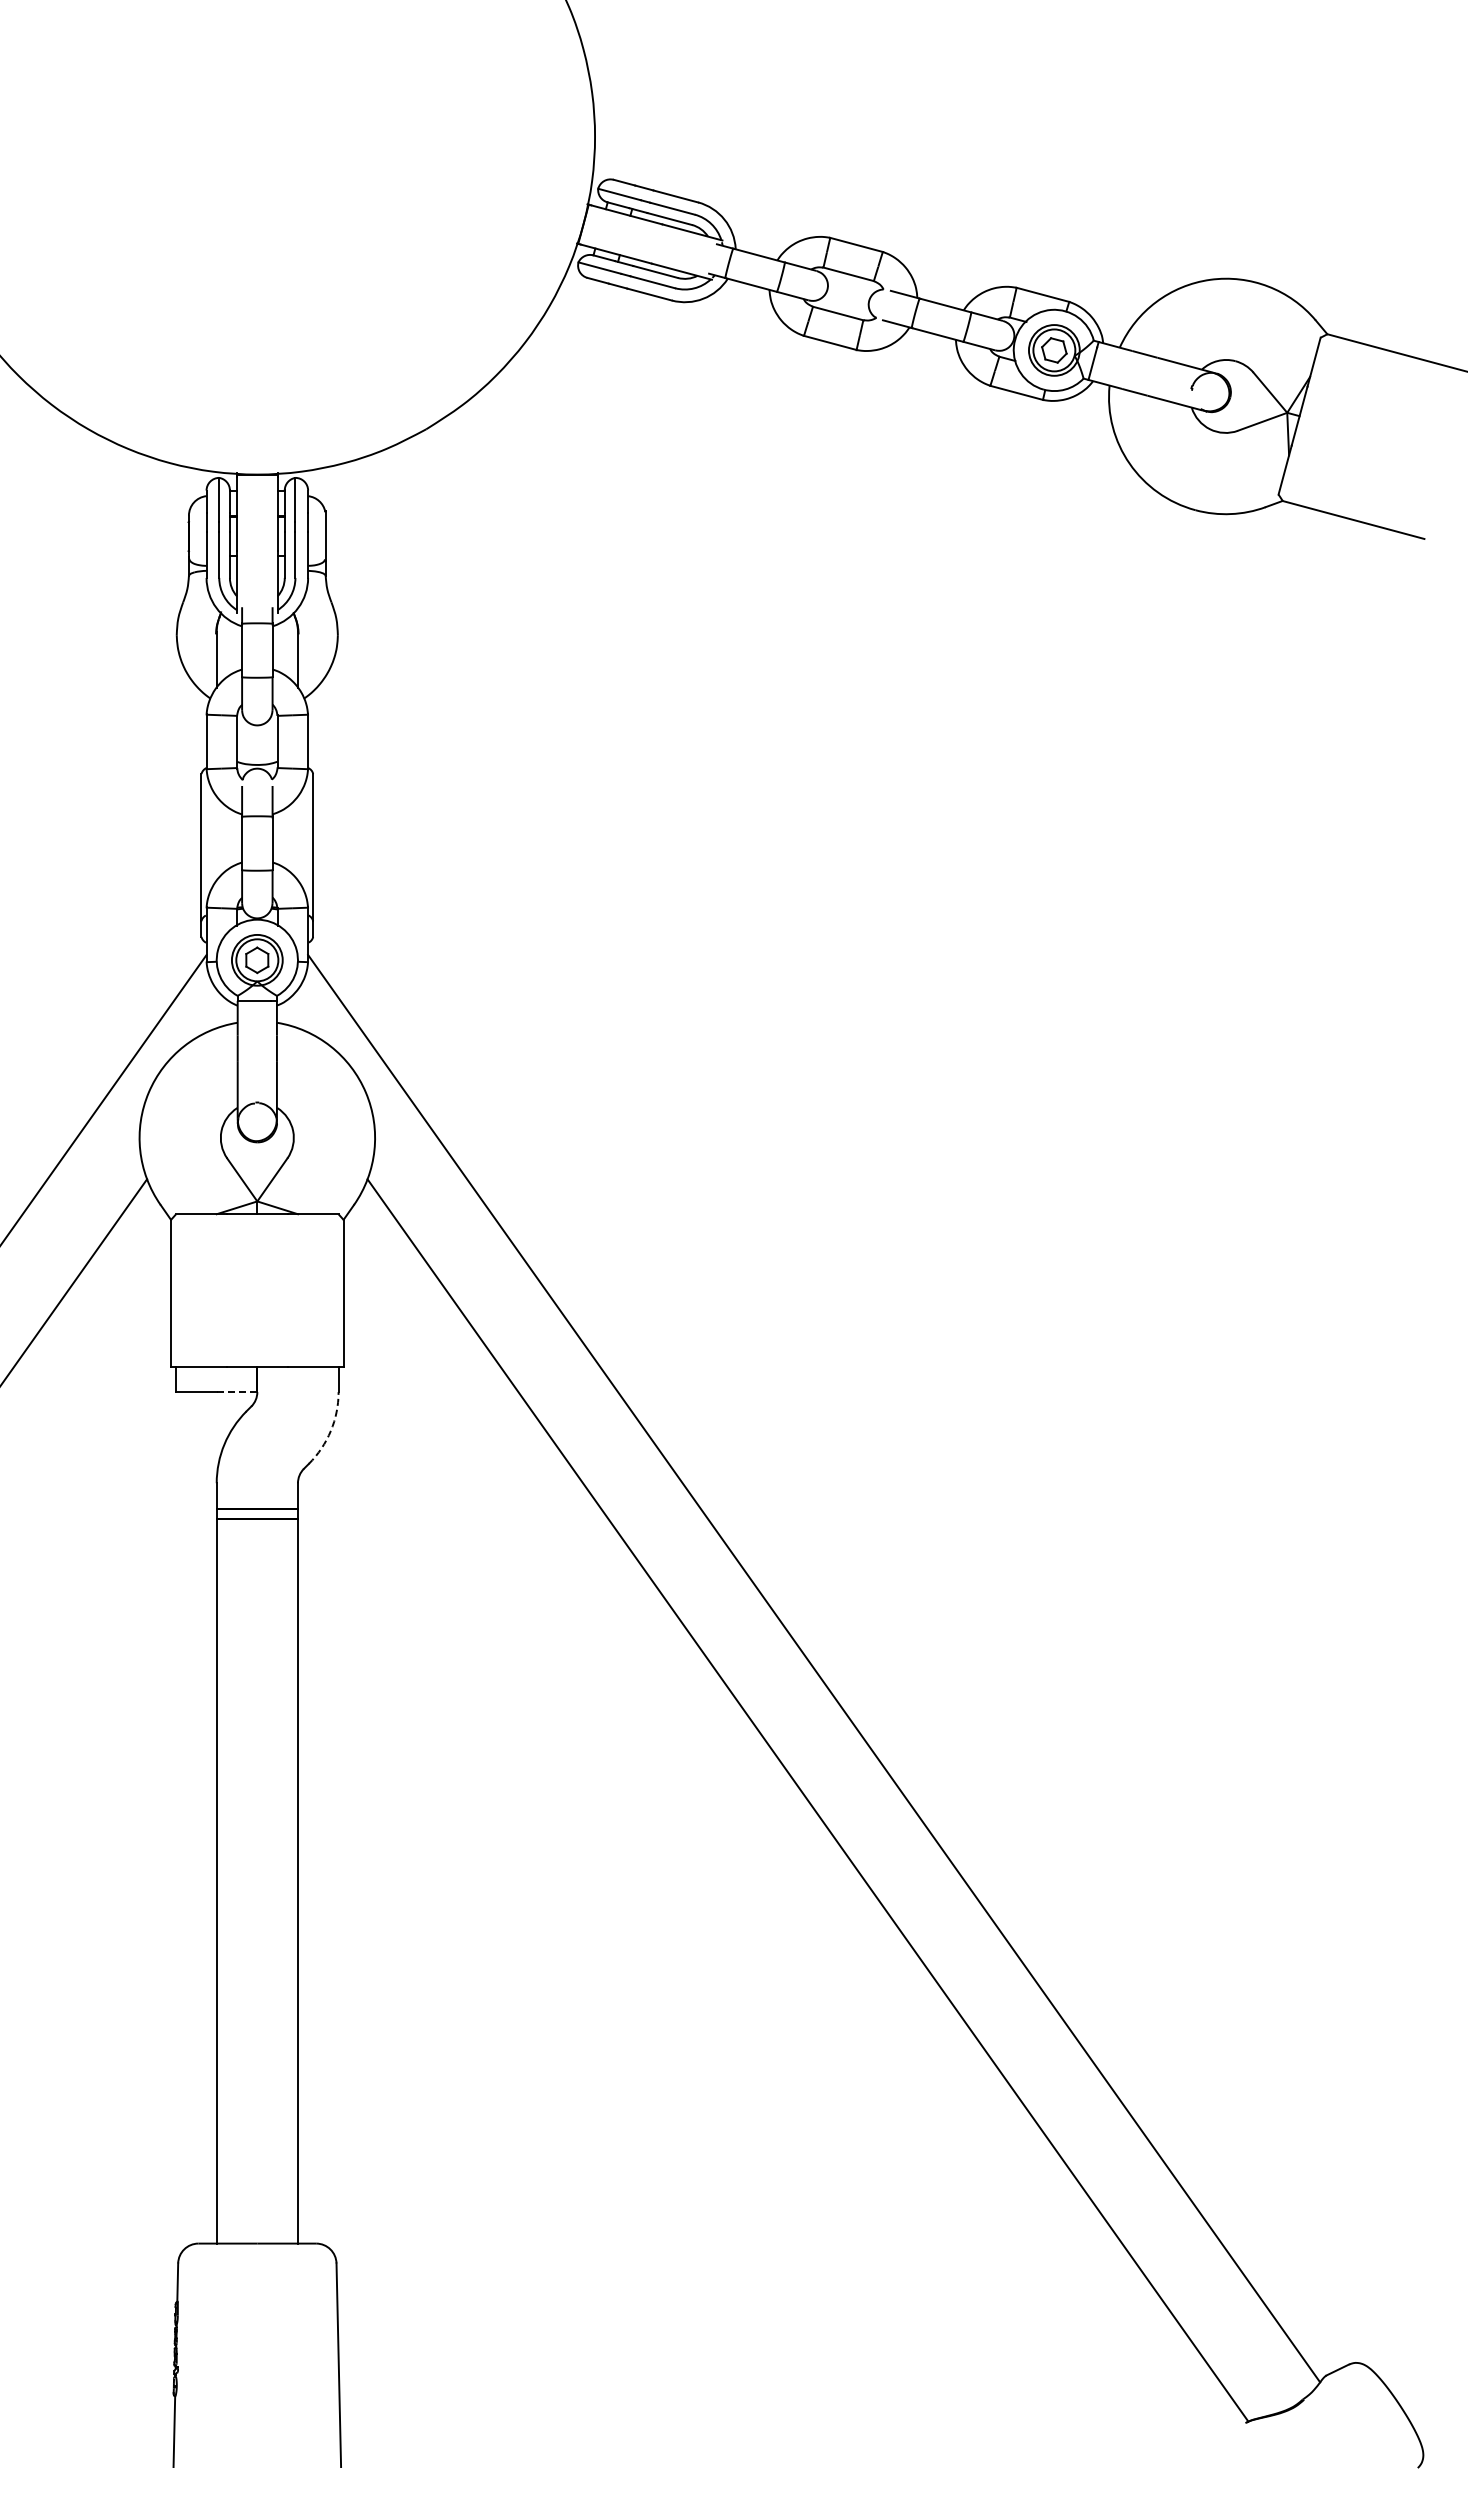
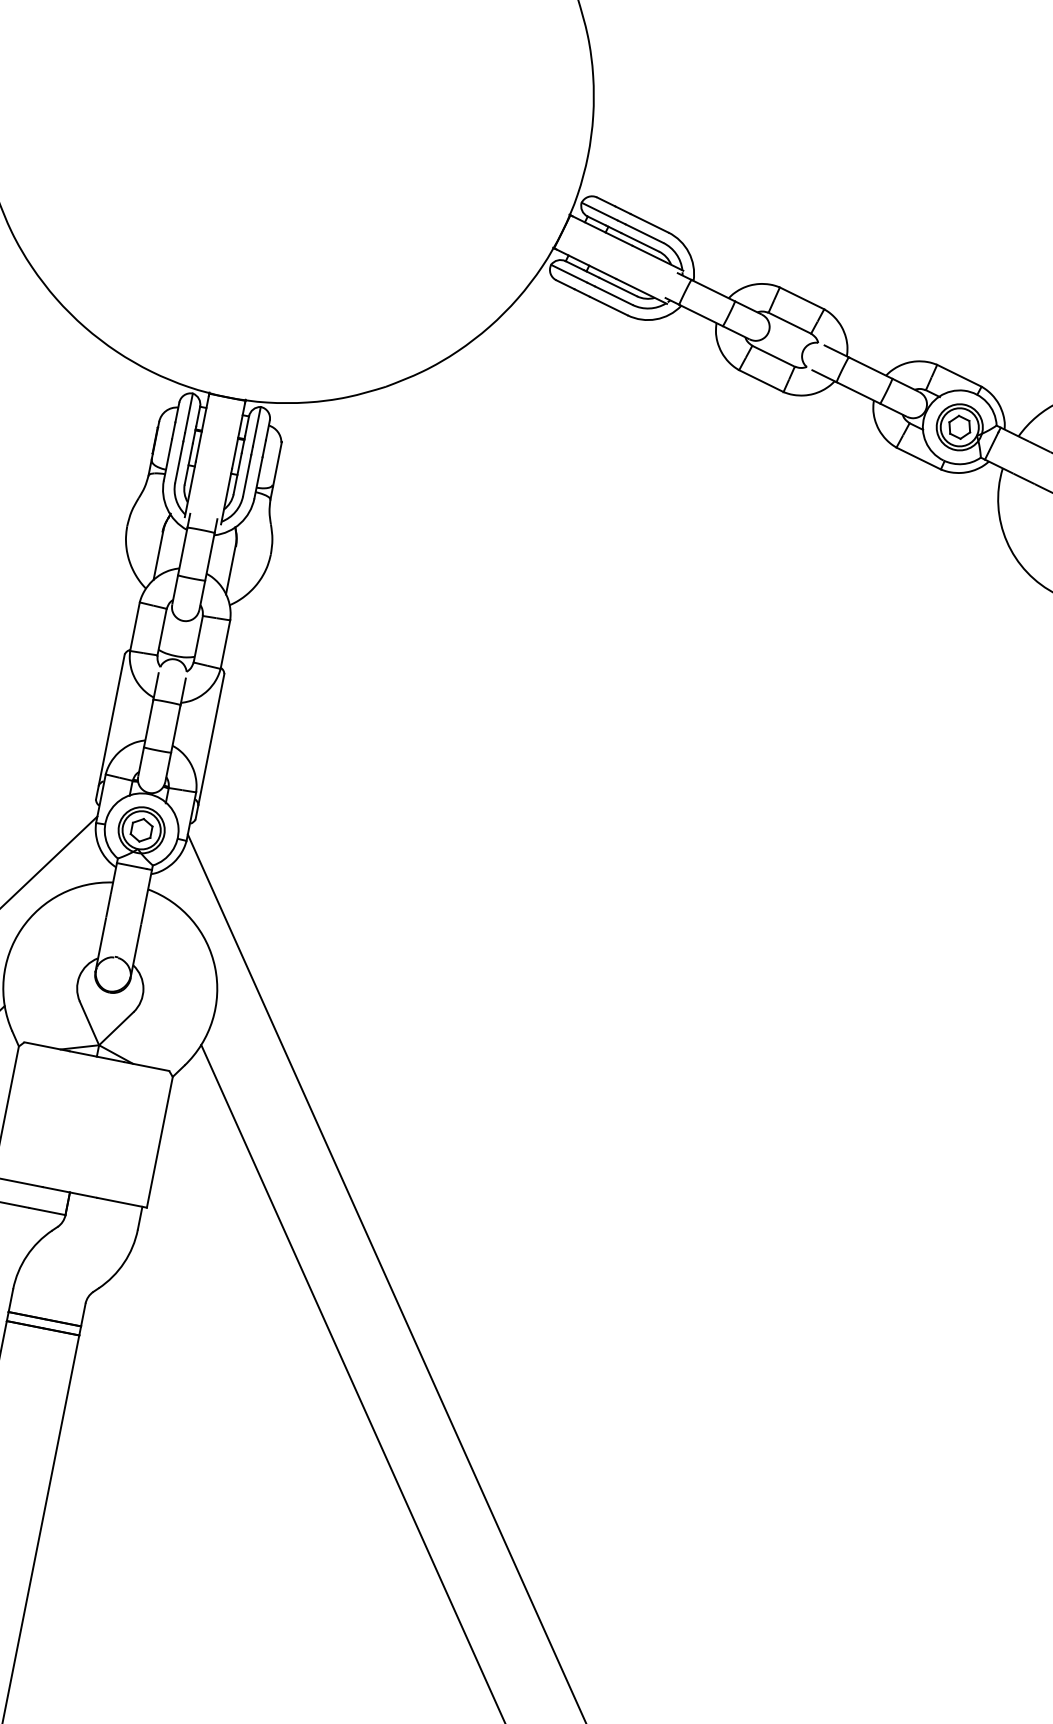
line: (236, 1391) -> (46, 1210), dashed -> solid
arc: (330, 1430) -> (123, 1262), dashed -> solid

